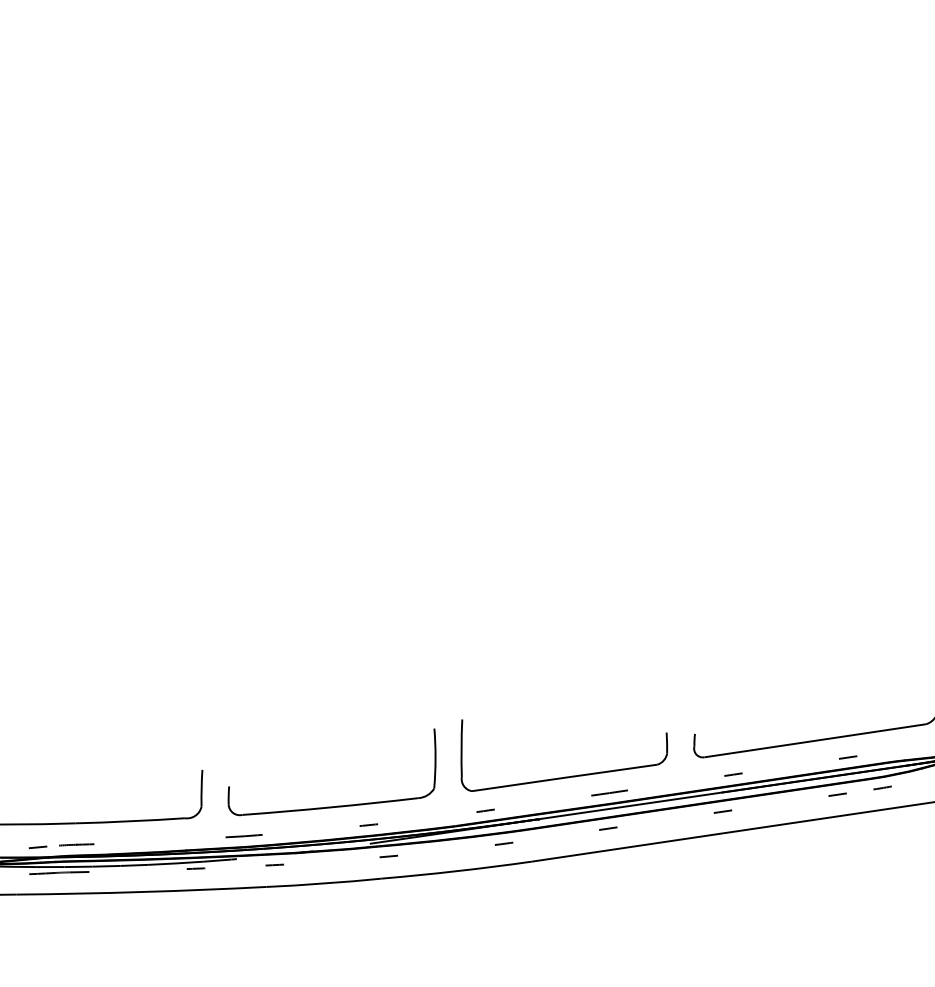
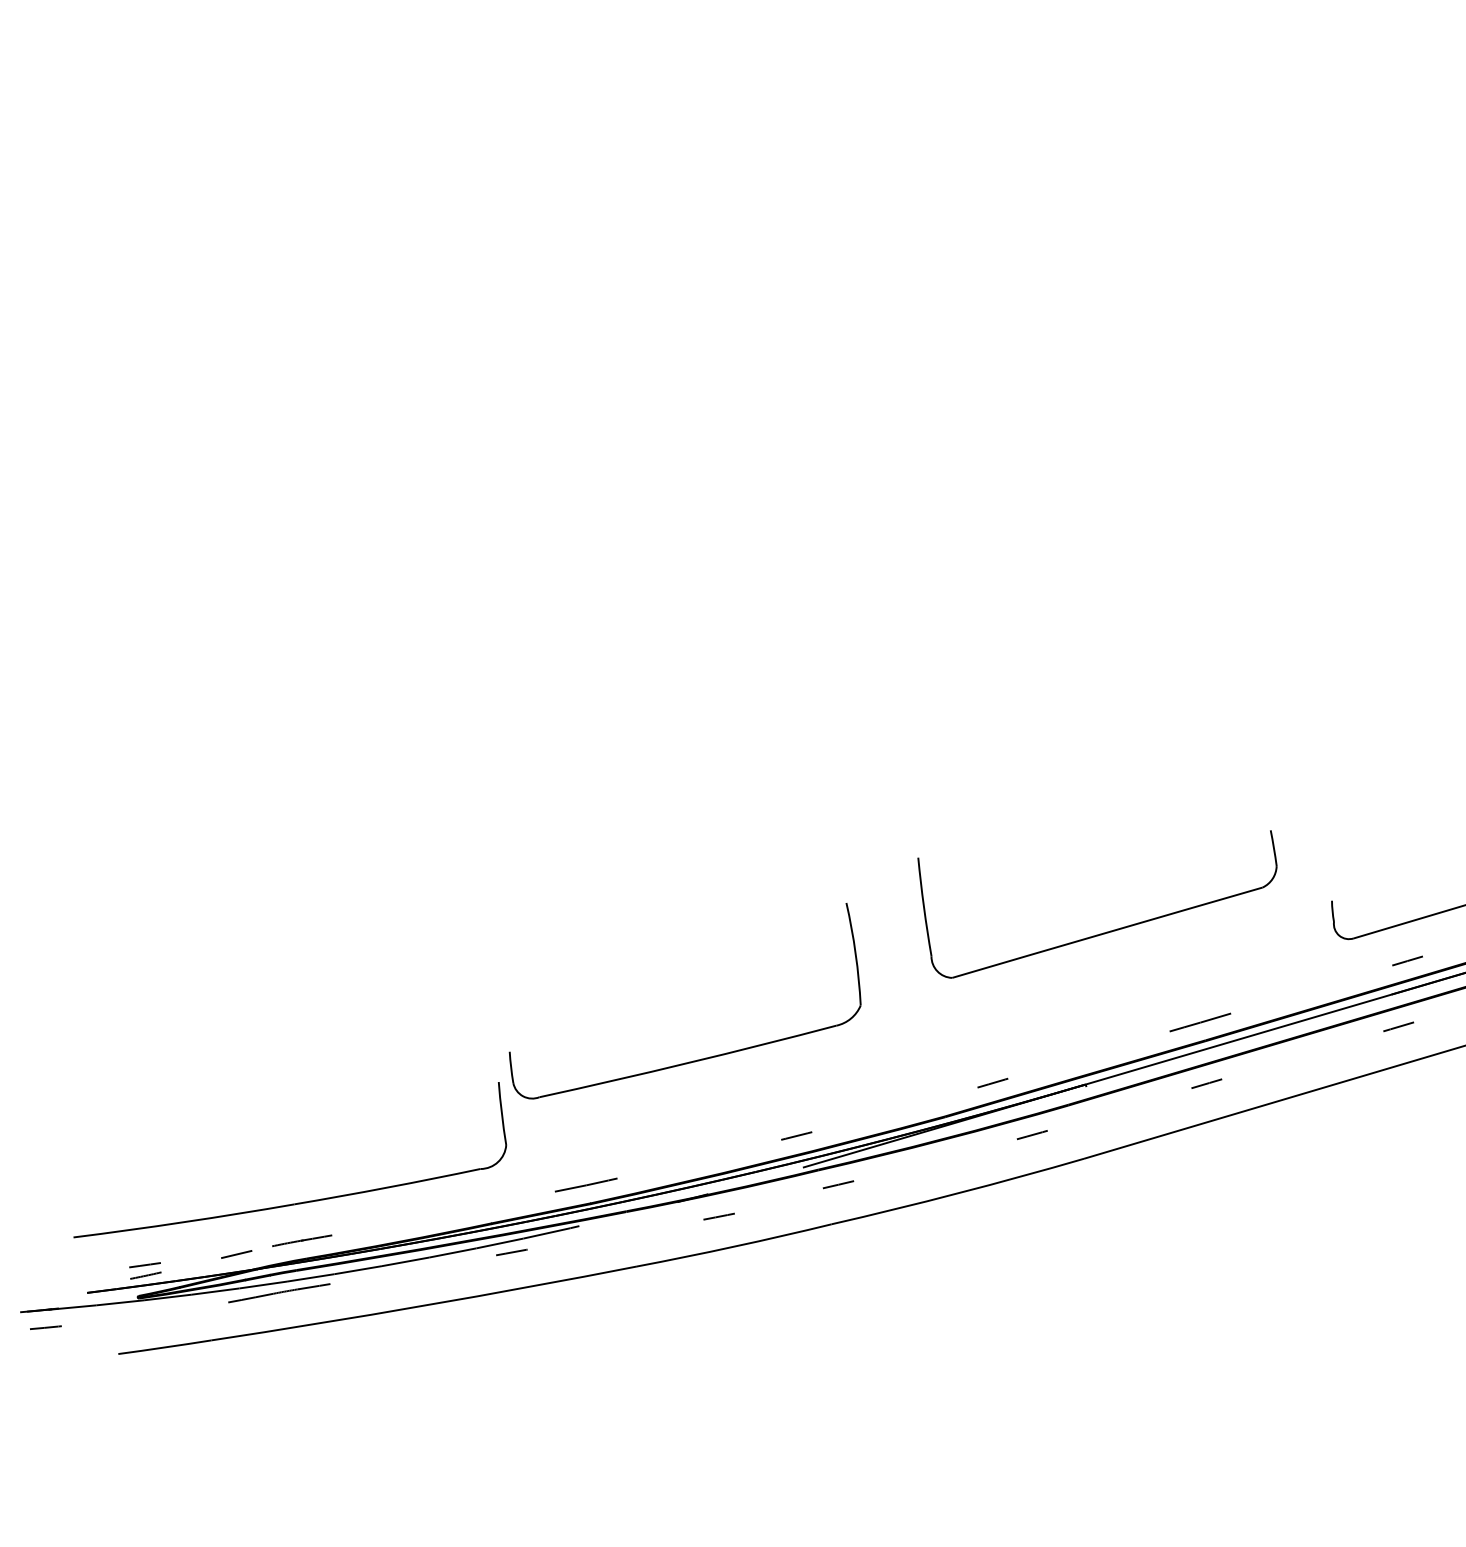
part: (564, 776) -> (1106, 930), moved
part: (337, 805) -> (699, 1058), moved
line: (274, 864) -> (718, 1215), moved

